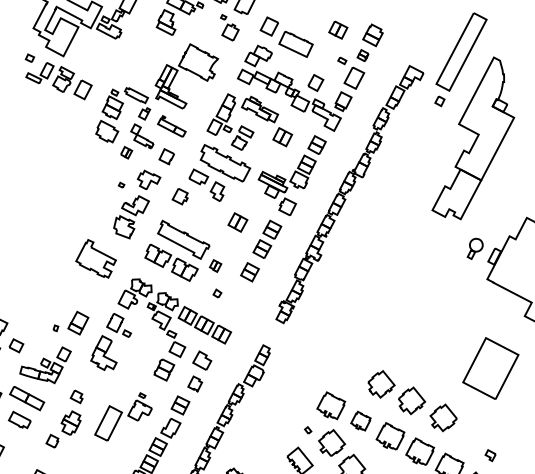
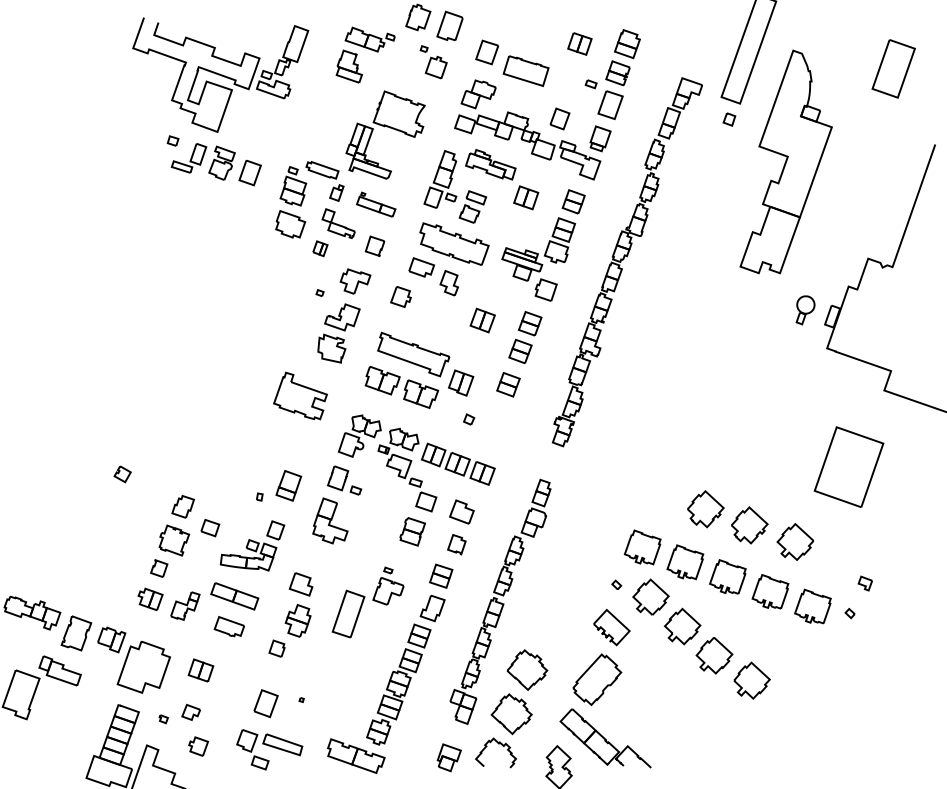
part: (362, 55) -> (617, 73), size x1.67
part: (215, 265) -> (461, 382), size x1.67
part: (76, 396) -> (300, 584), size x1.43
part: (360, 421) -> (685, 562), size x1.43

